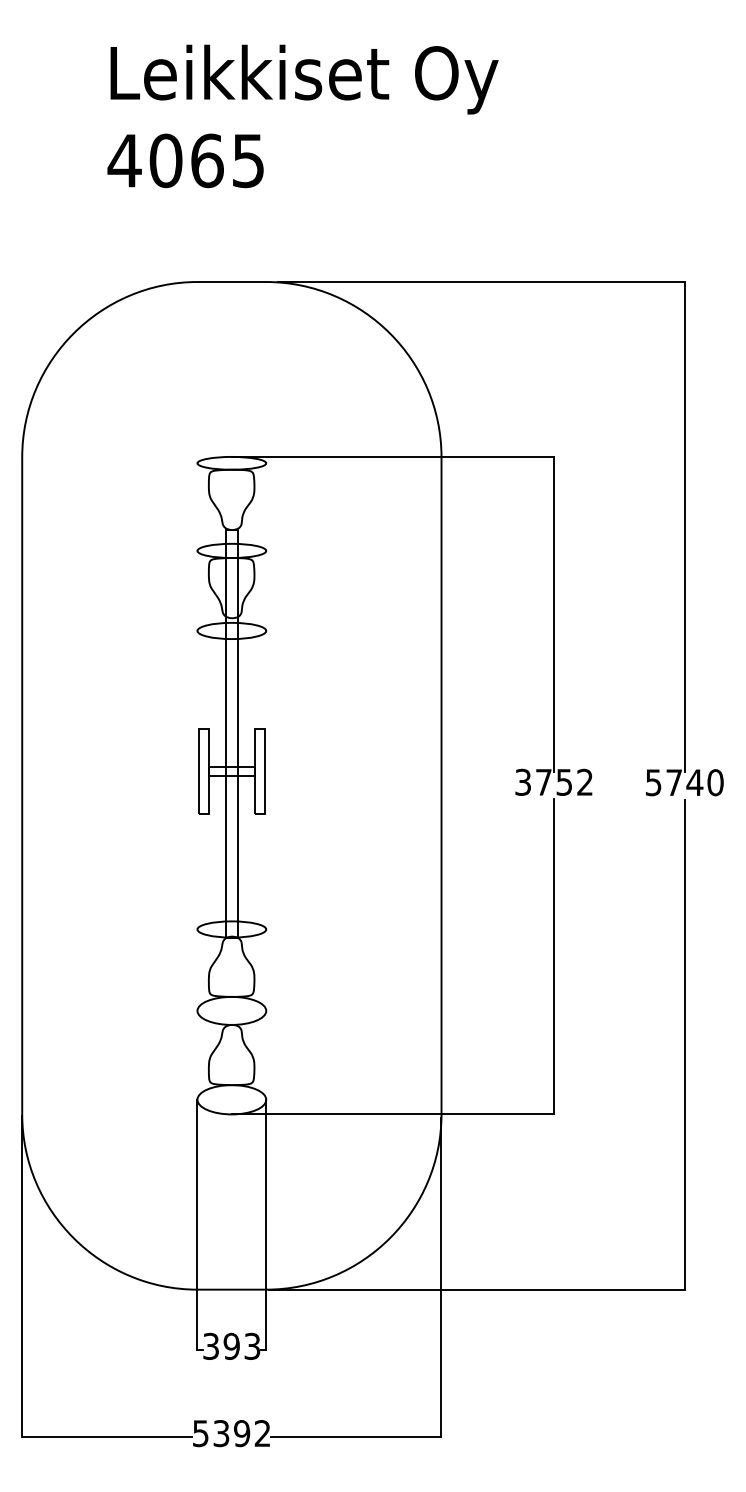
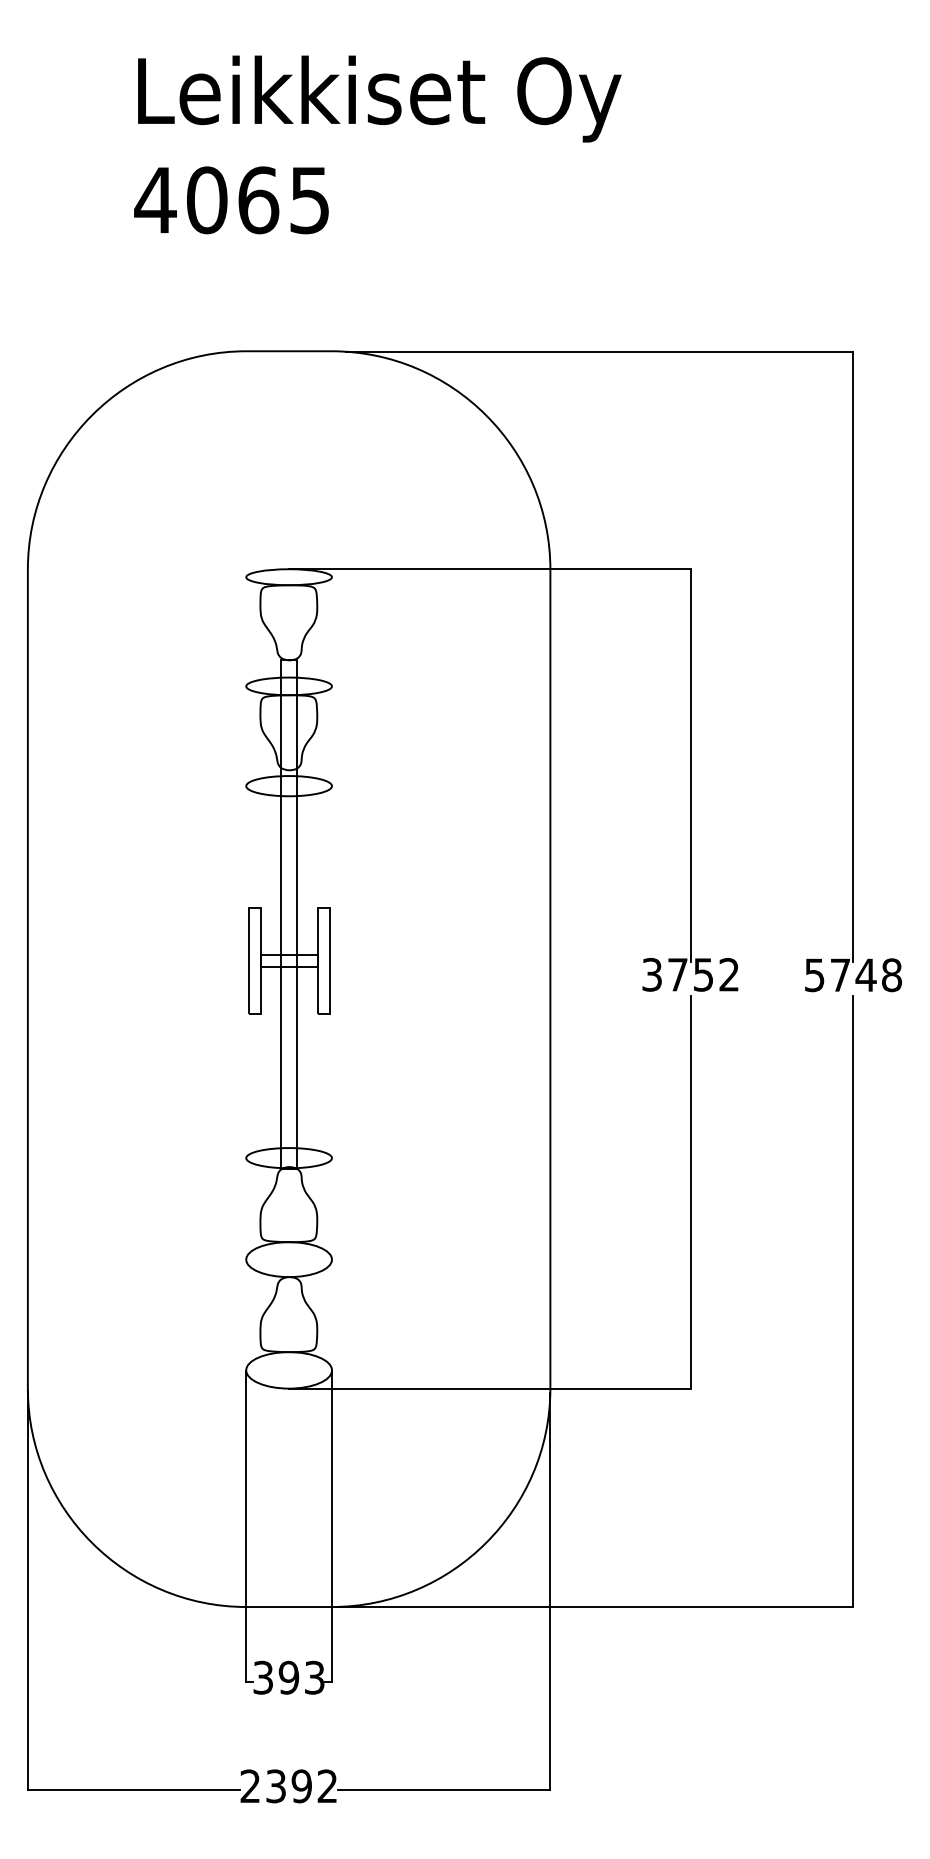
text: (715, 782) -> (891, 974), 5740 -> 5748
text: (200, 1433) -> (250, 1786), 5392 -> 2392

